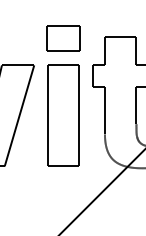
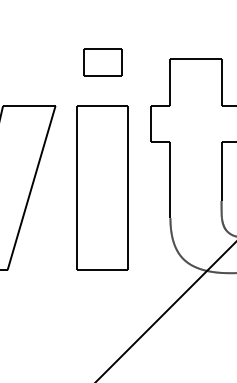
part: (63, 38) -> (103, 62), size x0.7

